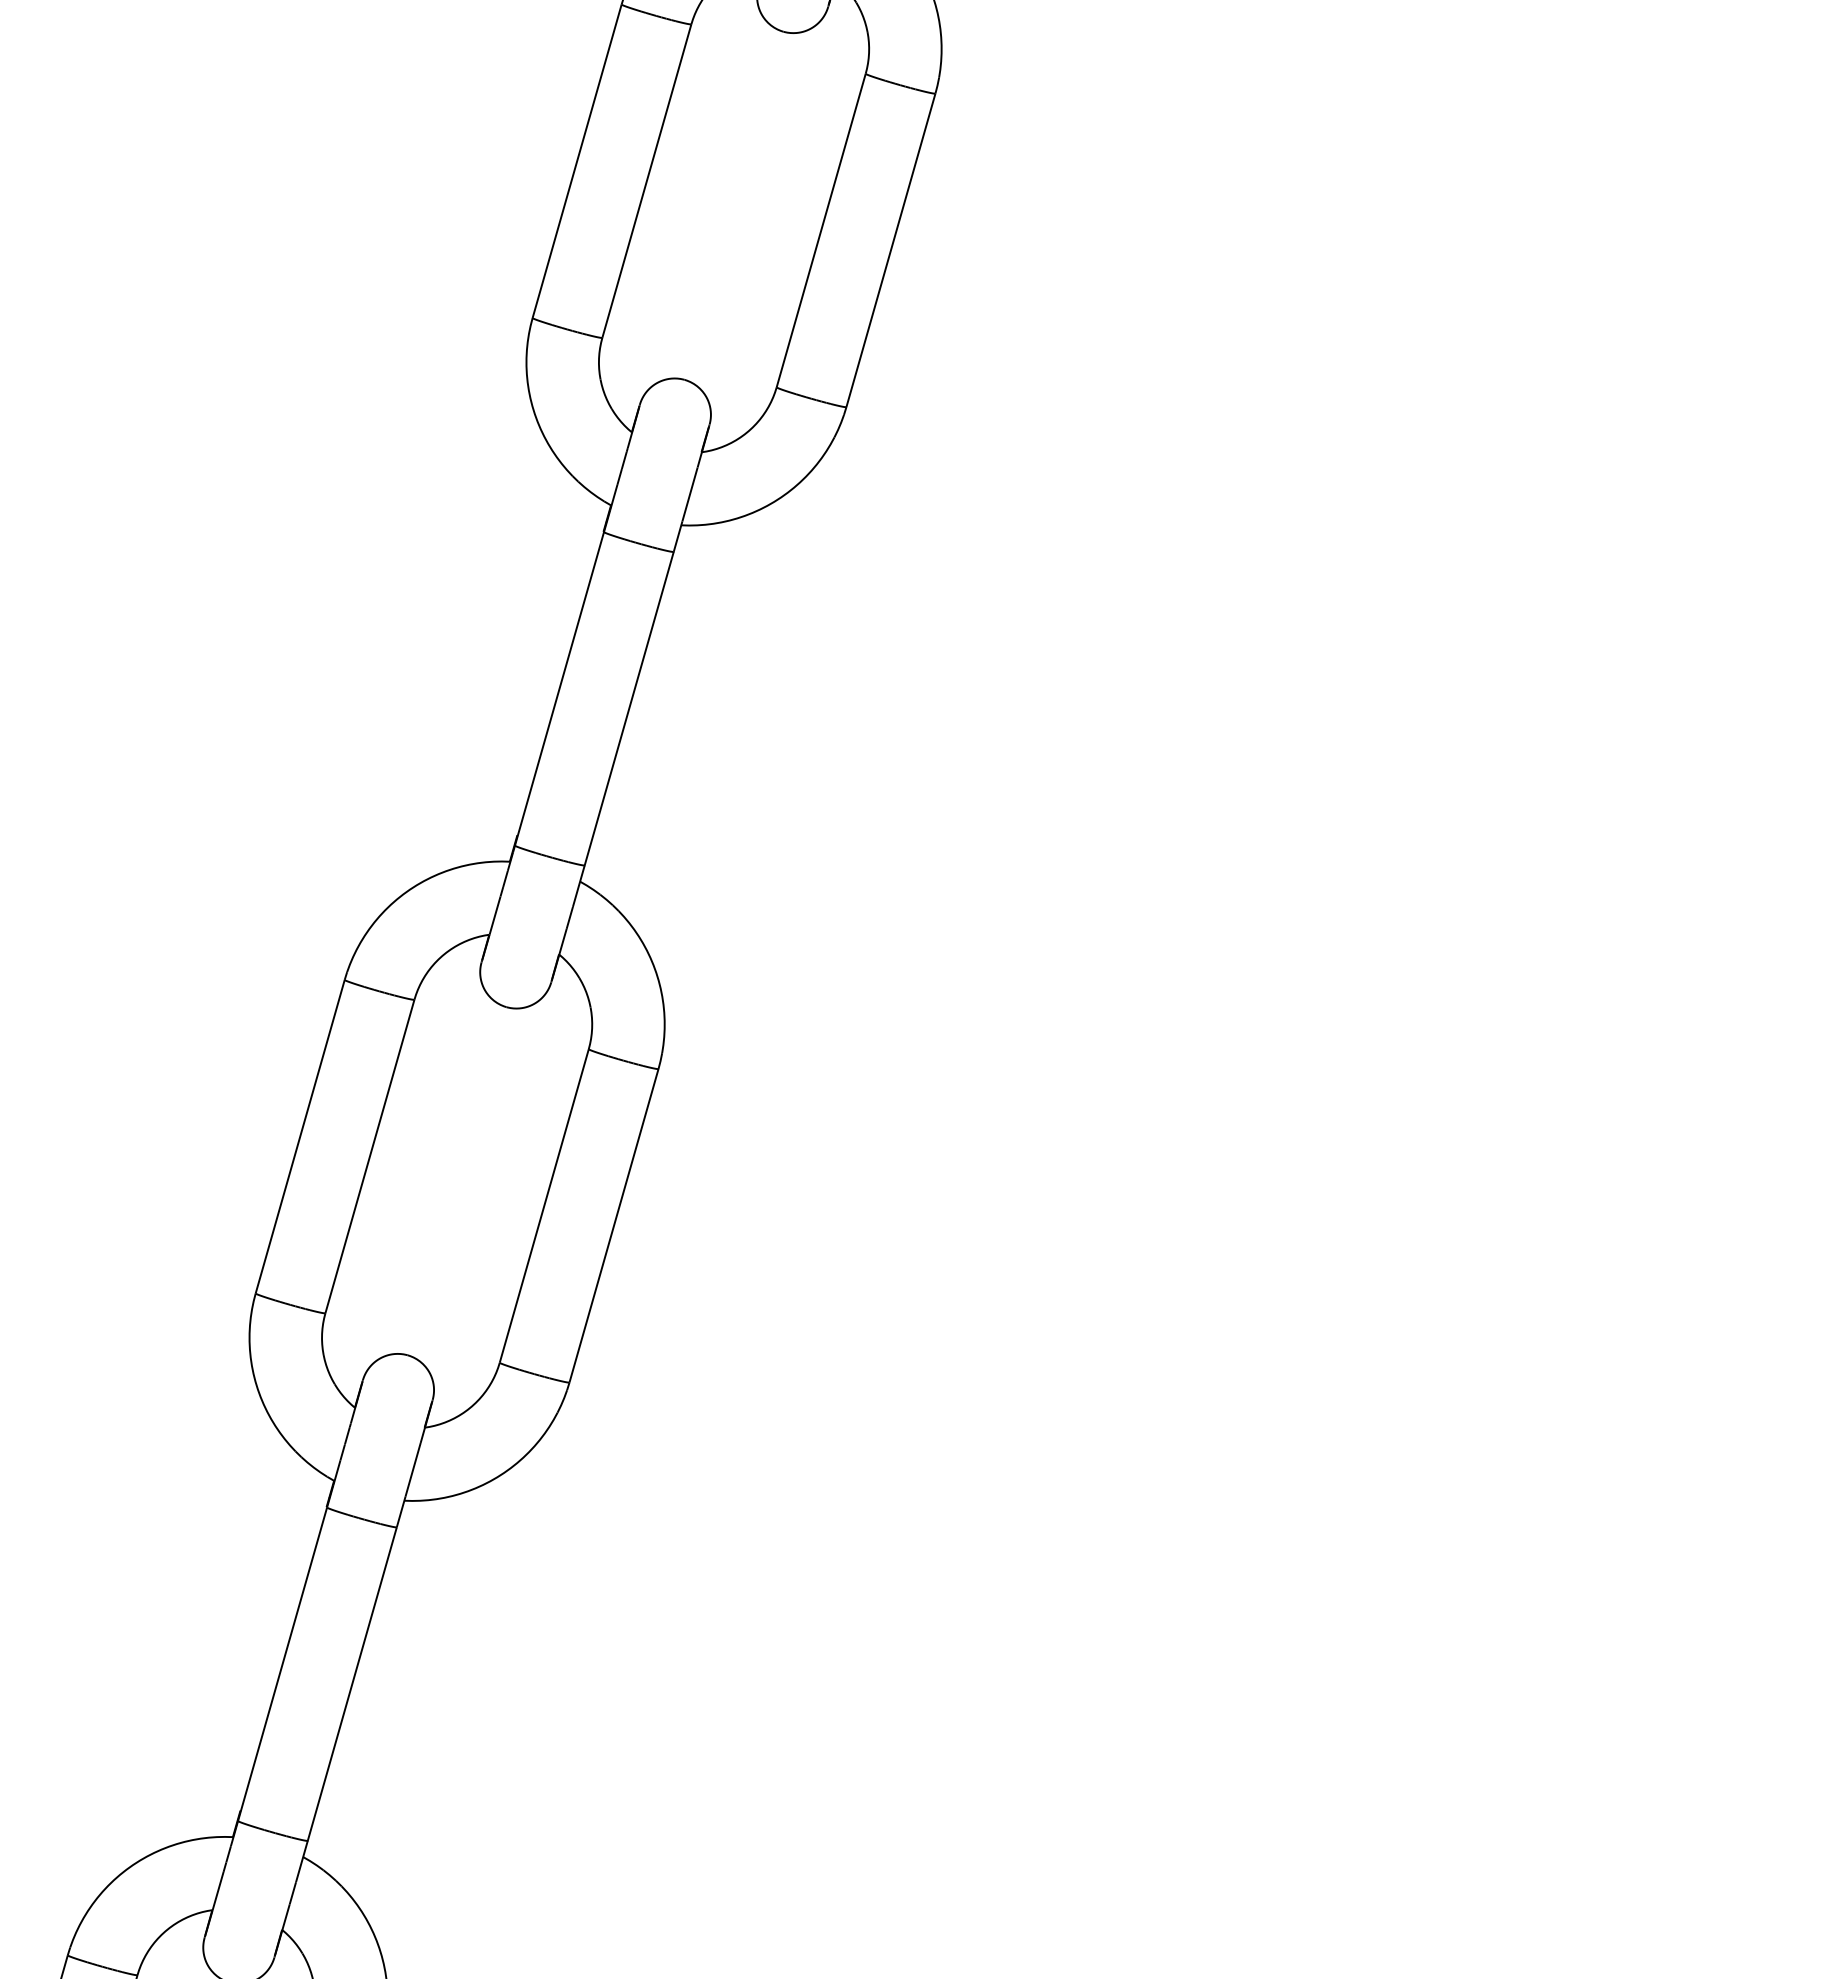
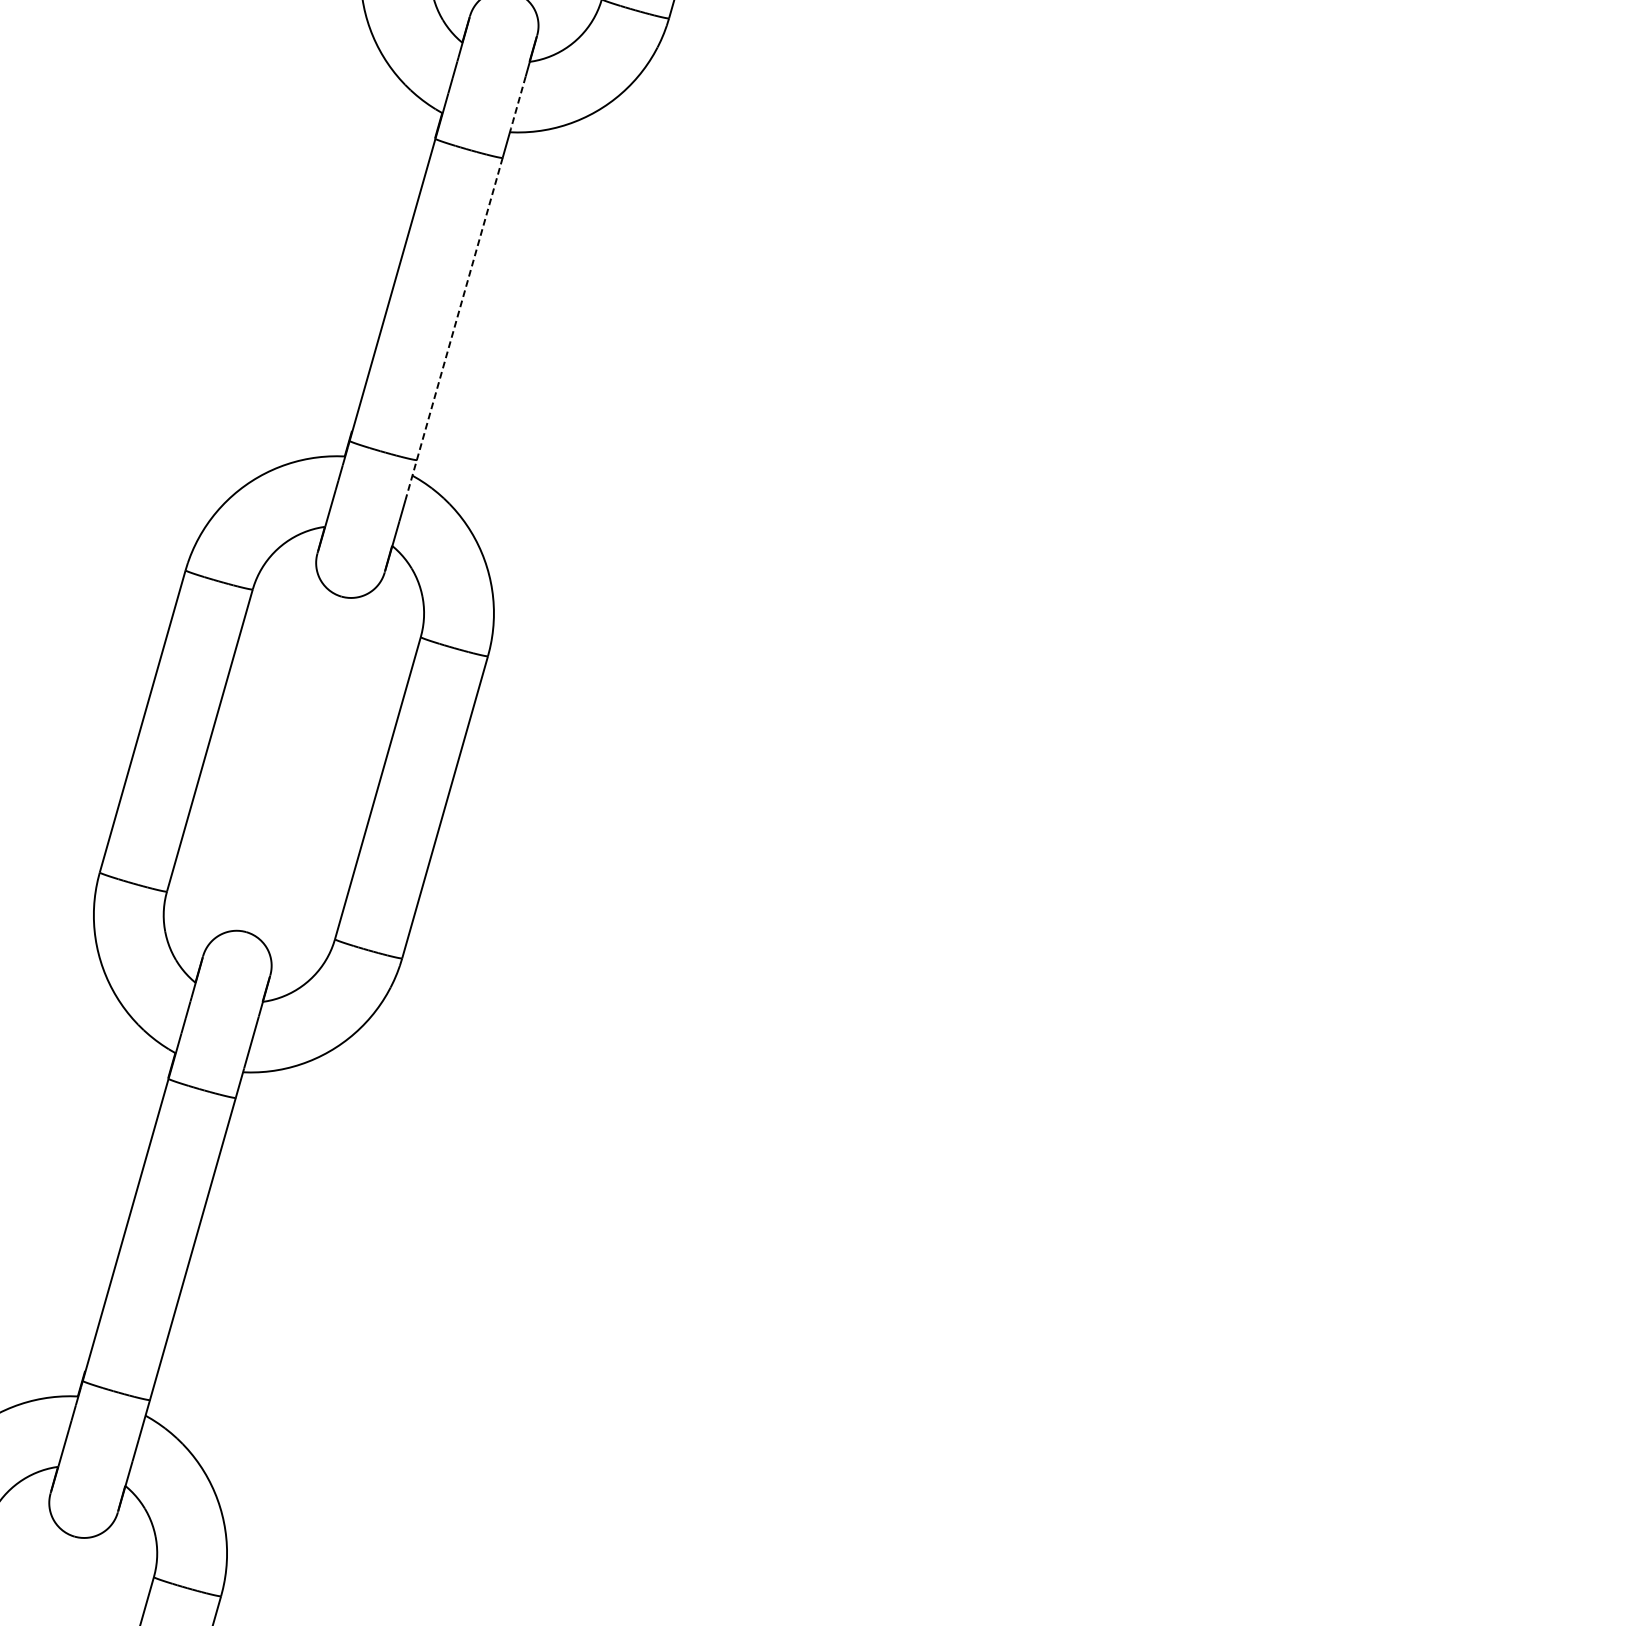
line: (689, 495) -> (517, 103), solid -> dashed
line: (623, 729) -> (454, 329), solid -> dashed

